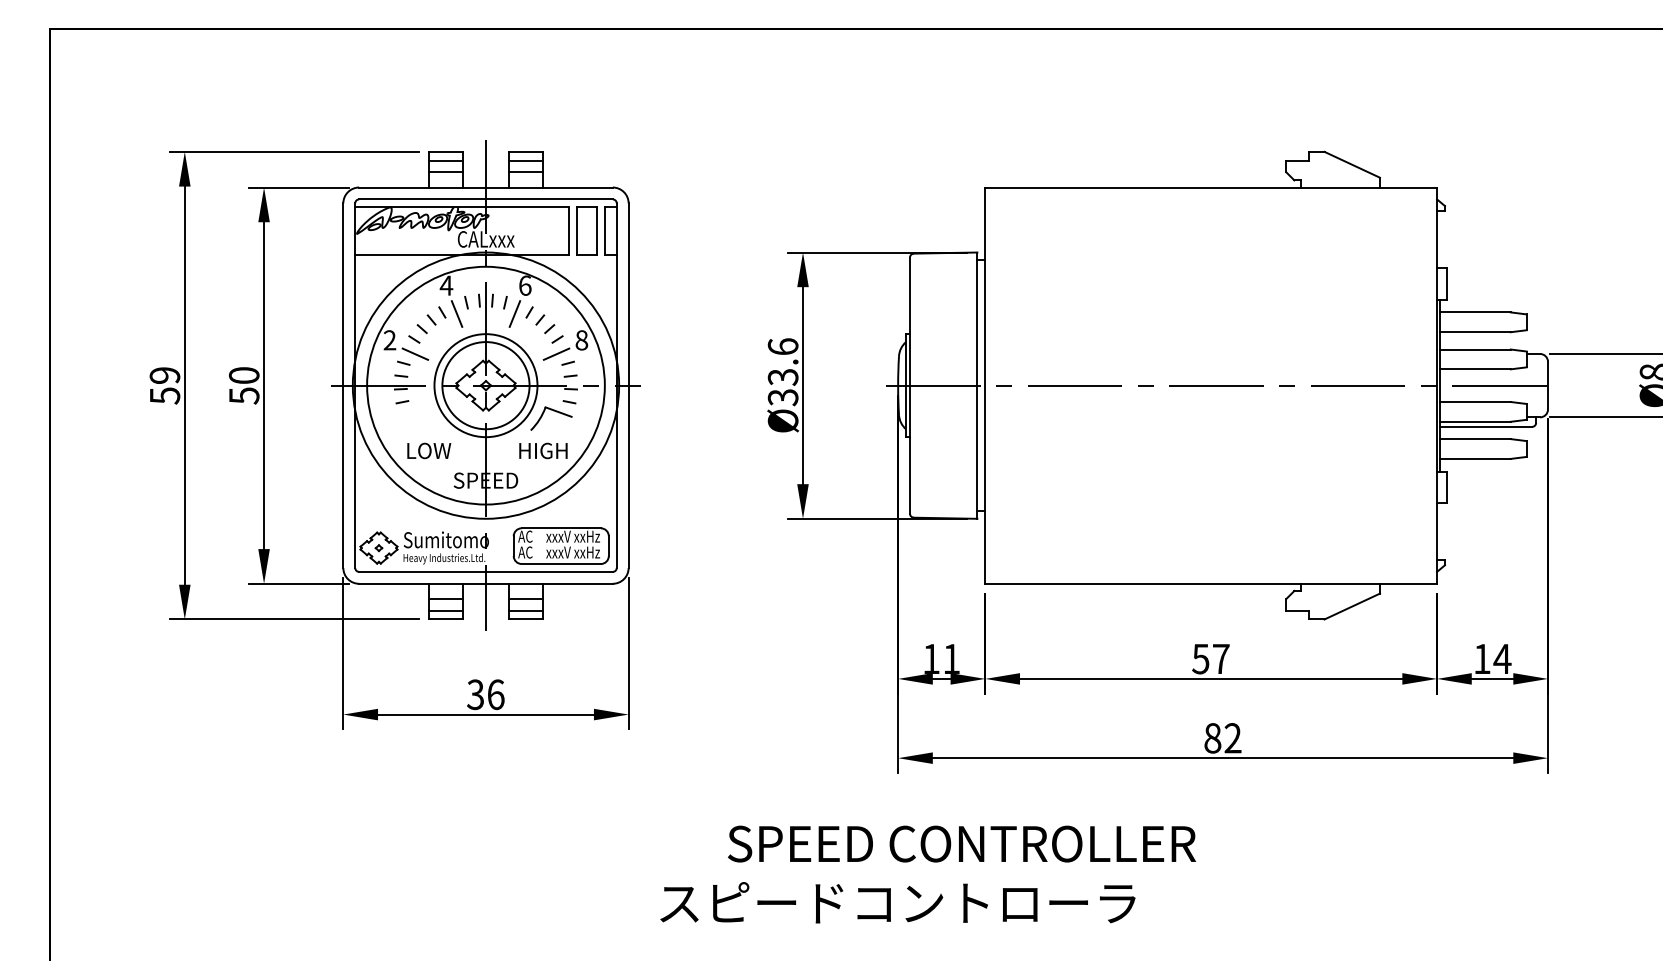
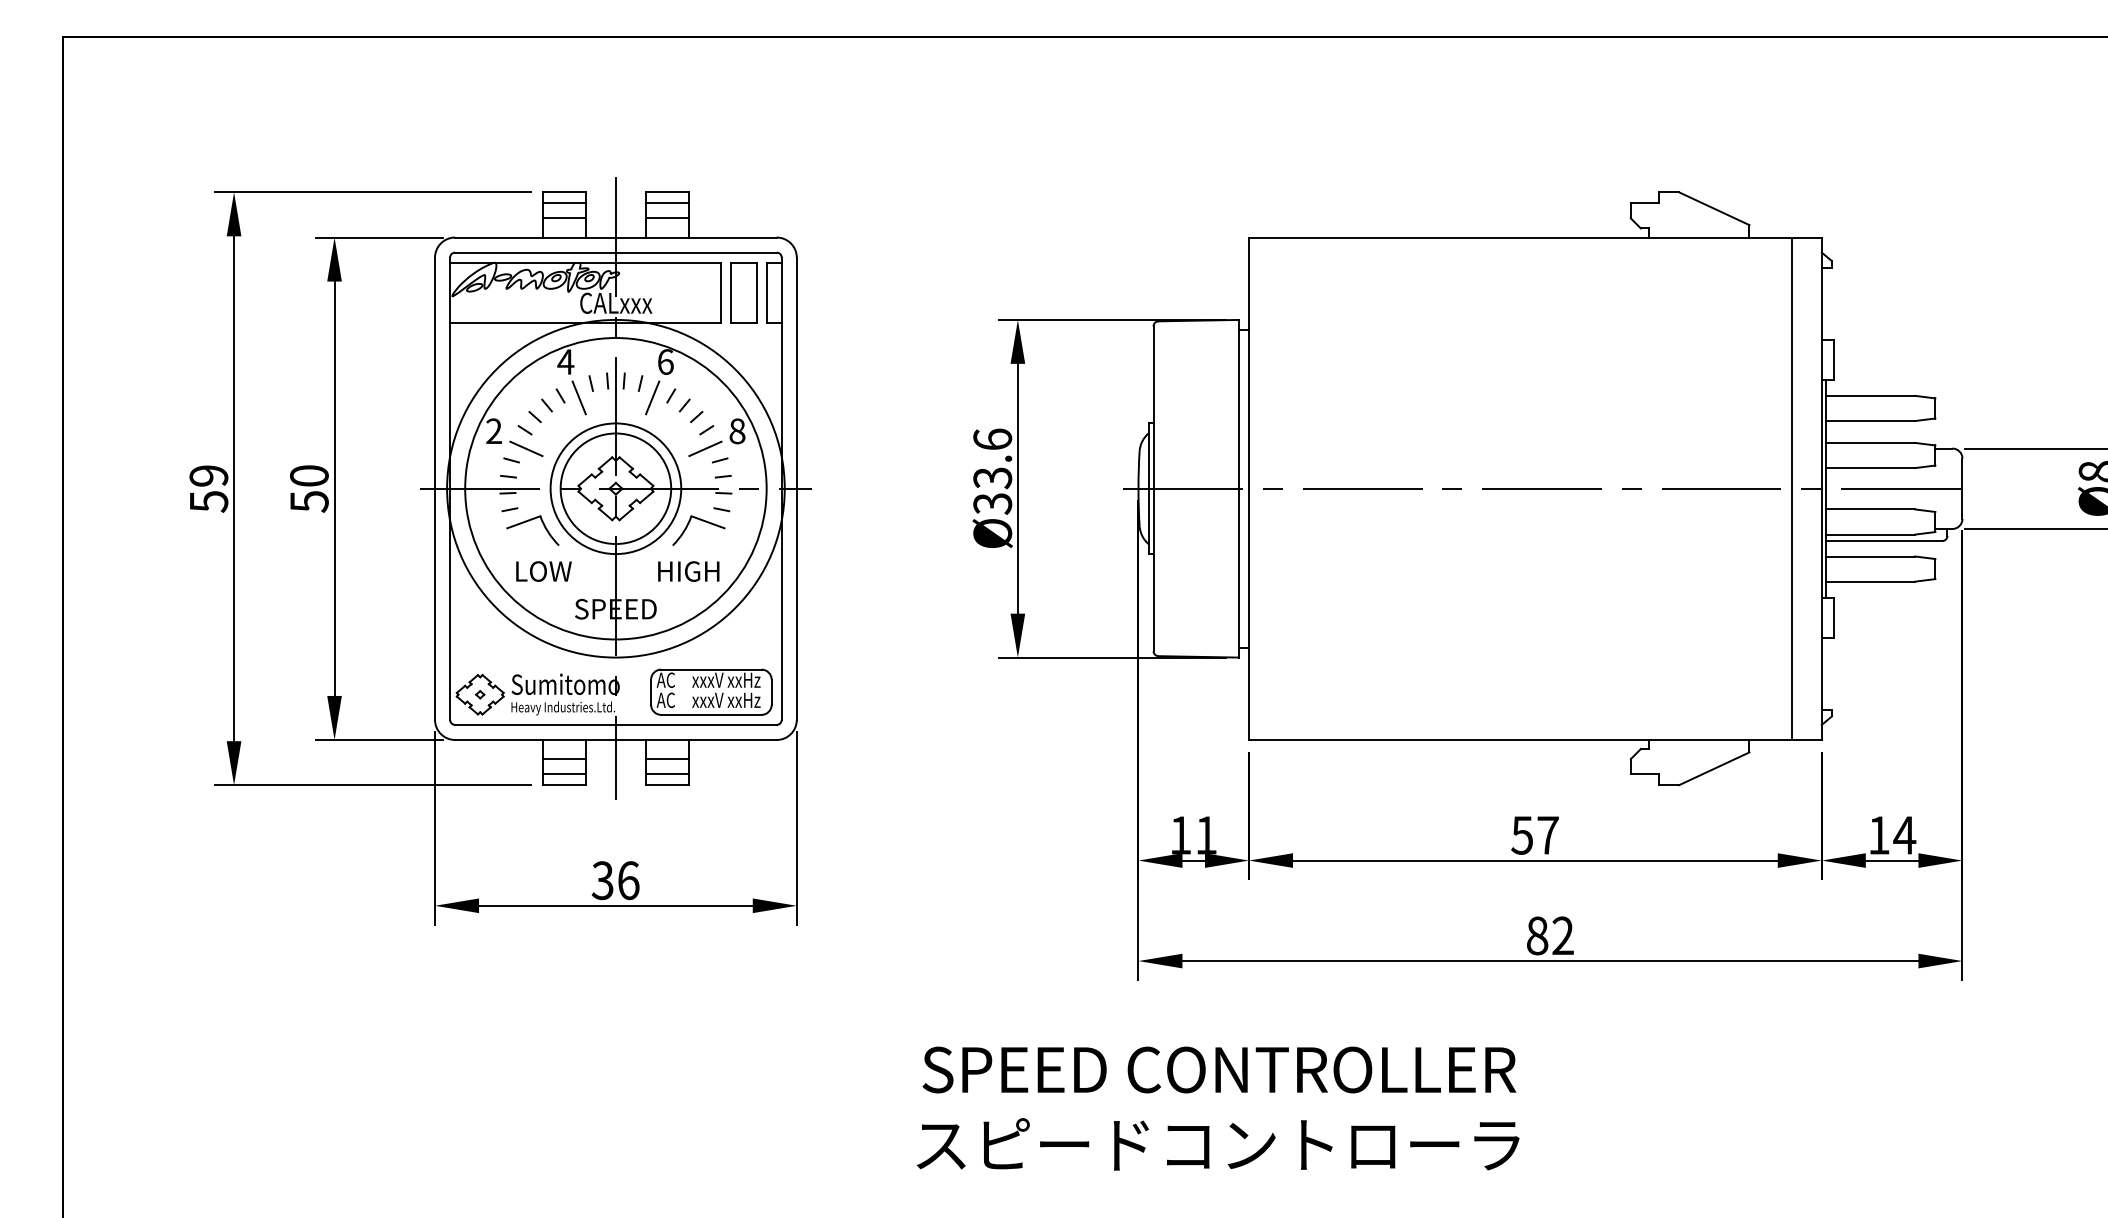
line: (1413, 385) -> (1791, 488), added
part: (417, 411) -> (529, 521), added
text: (897, 902) -> (1217, 1144), moved

